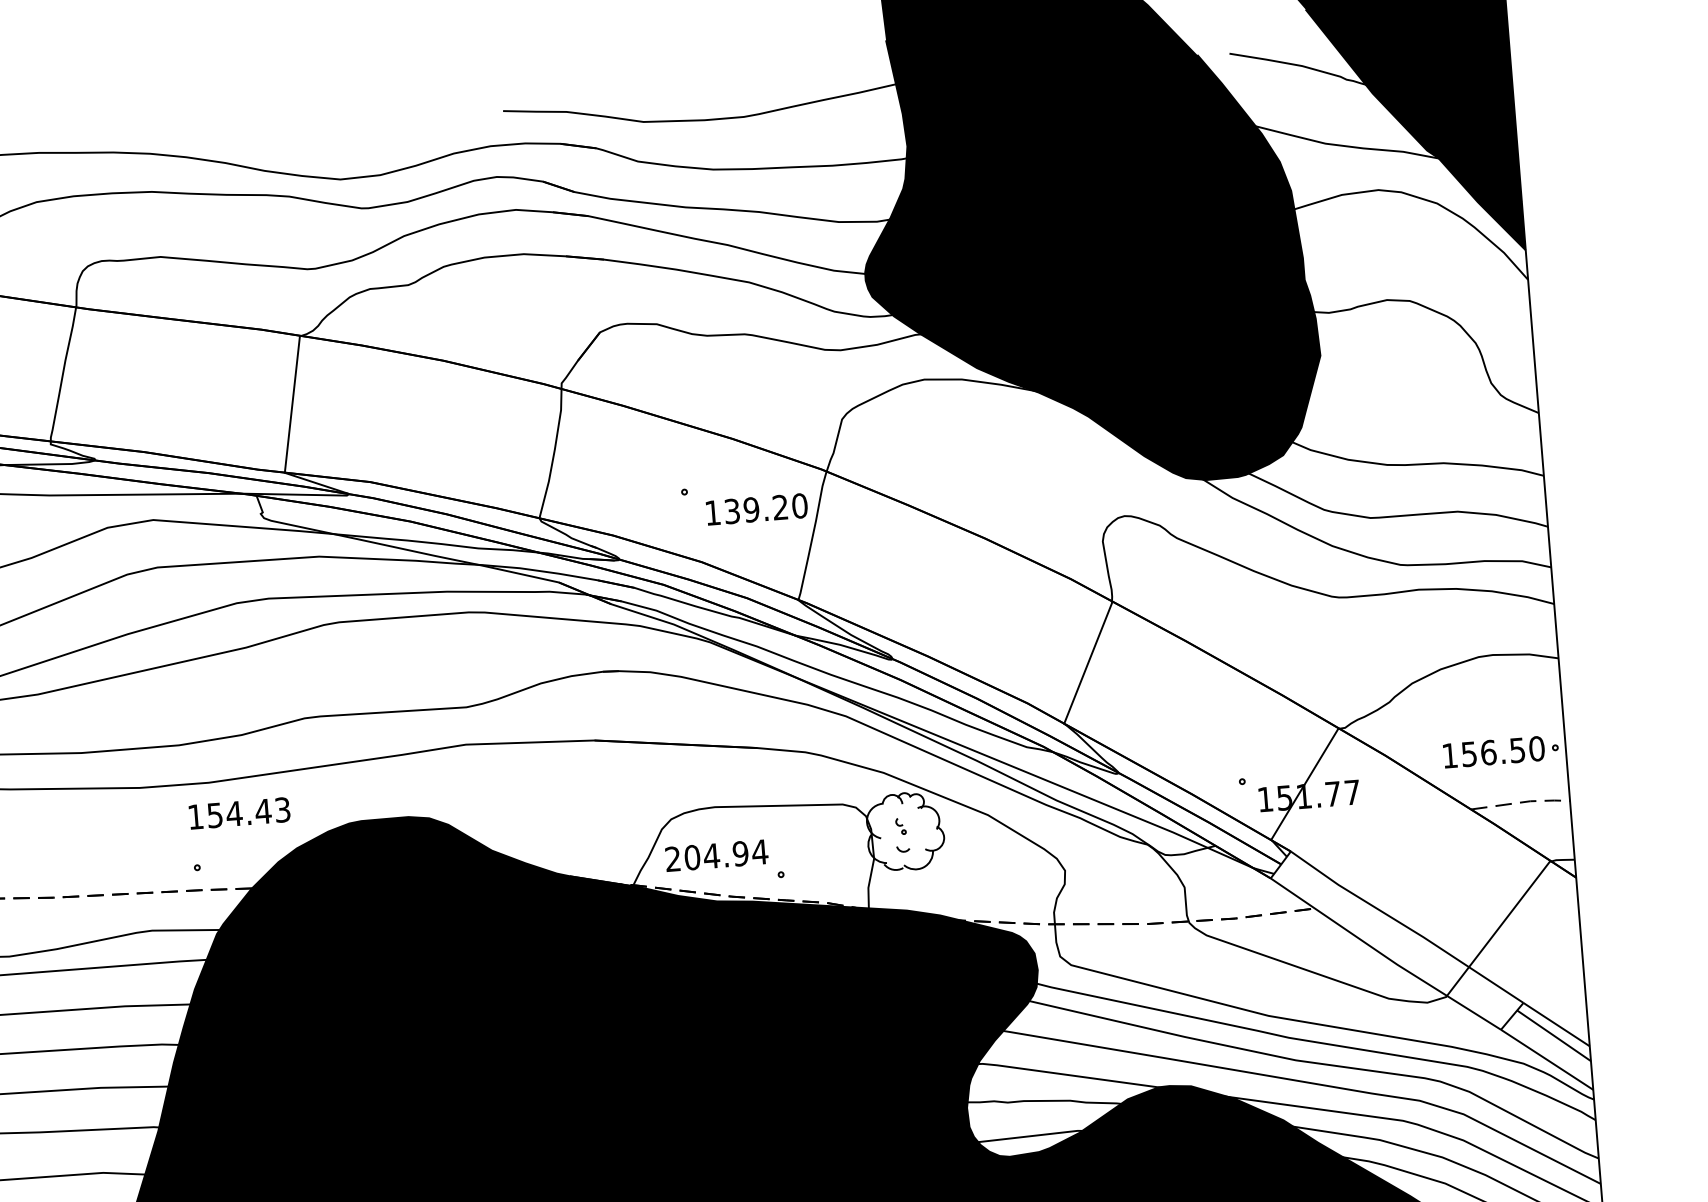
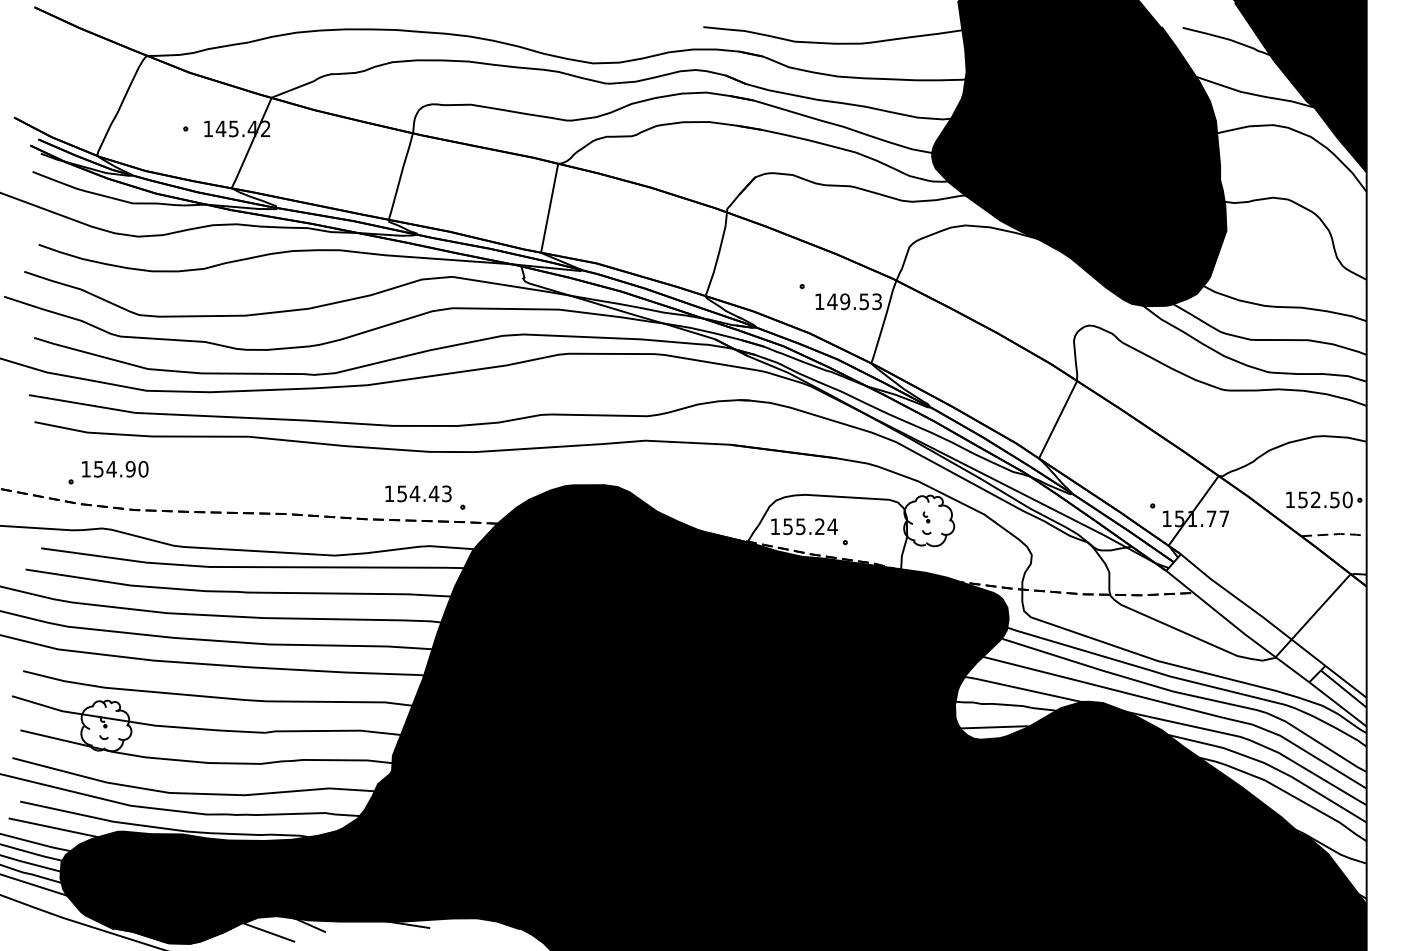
text: (765, 508) -> (854, 301), 139.20 -> 149.53
text: (1488, 752) -> (1315, 499), 156.50 -> 152.50
text: (239, 812) -> (418, 493), moved
text: (706, 856) -> (797, 526), 204.94 -> 155.24

